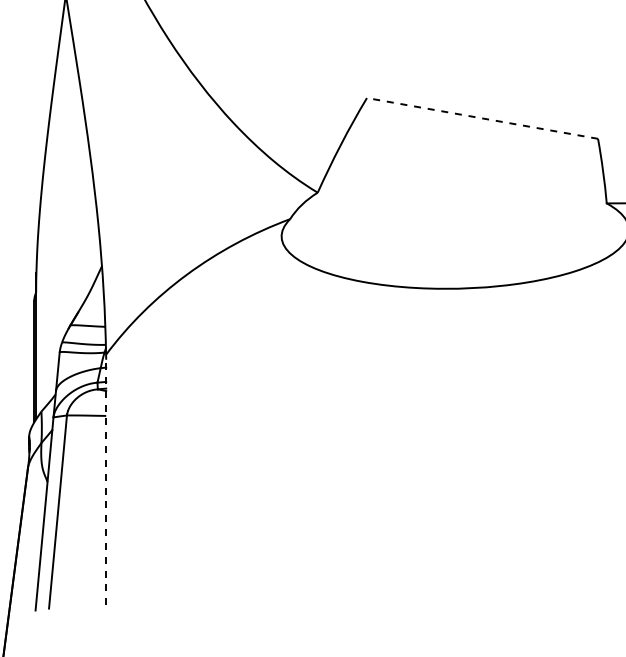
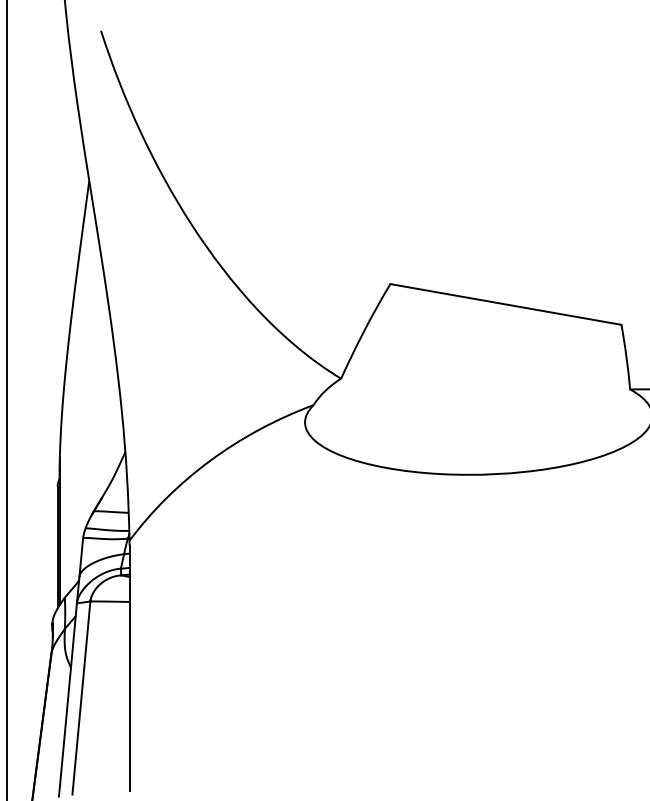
line: (482, 118) -> (505, 304), dashed -> solid
line: (106, 482) -> (129, 668), dashed -> solid

